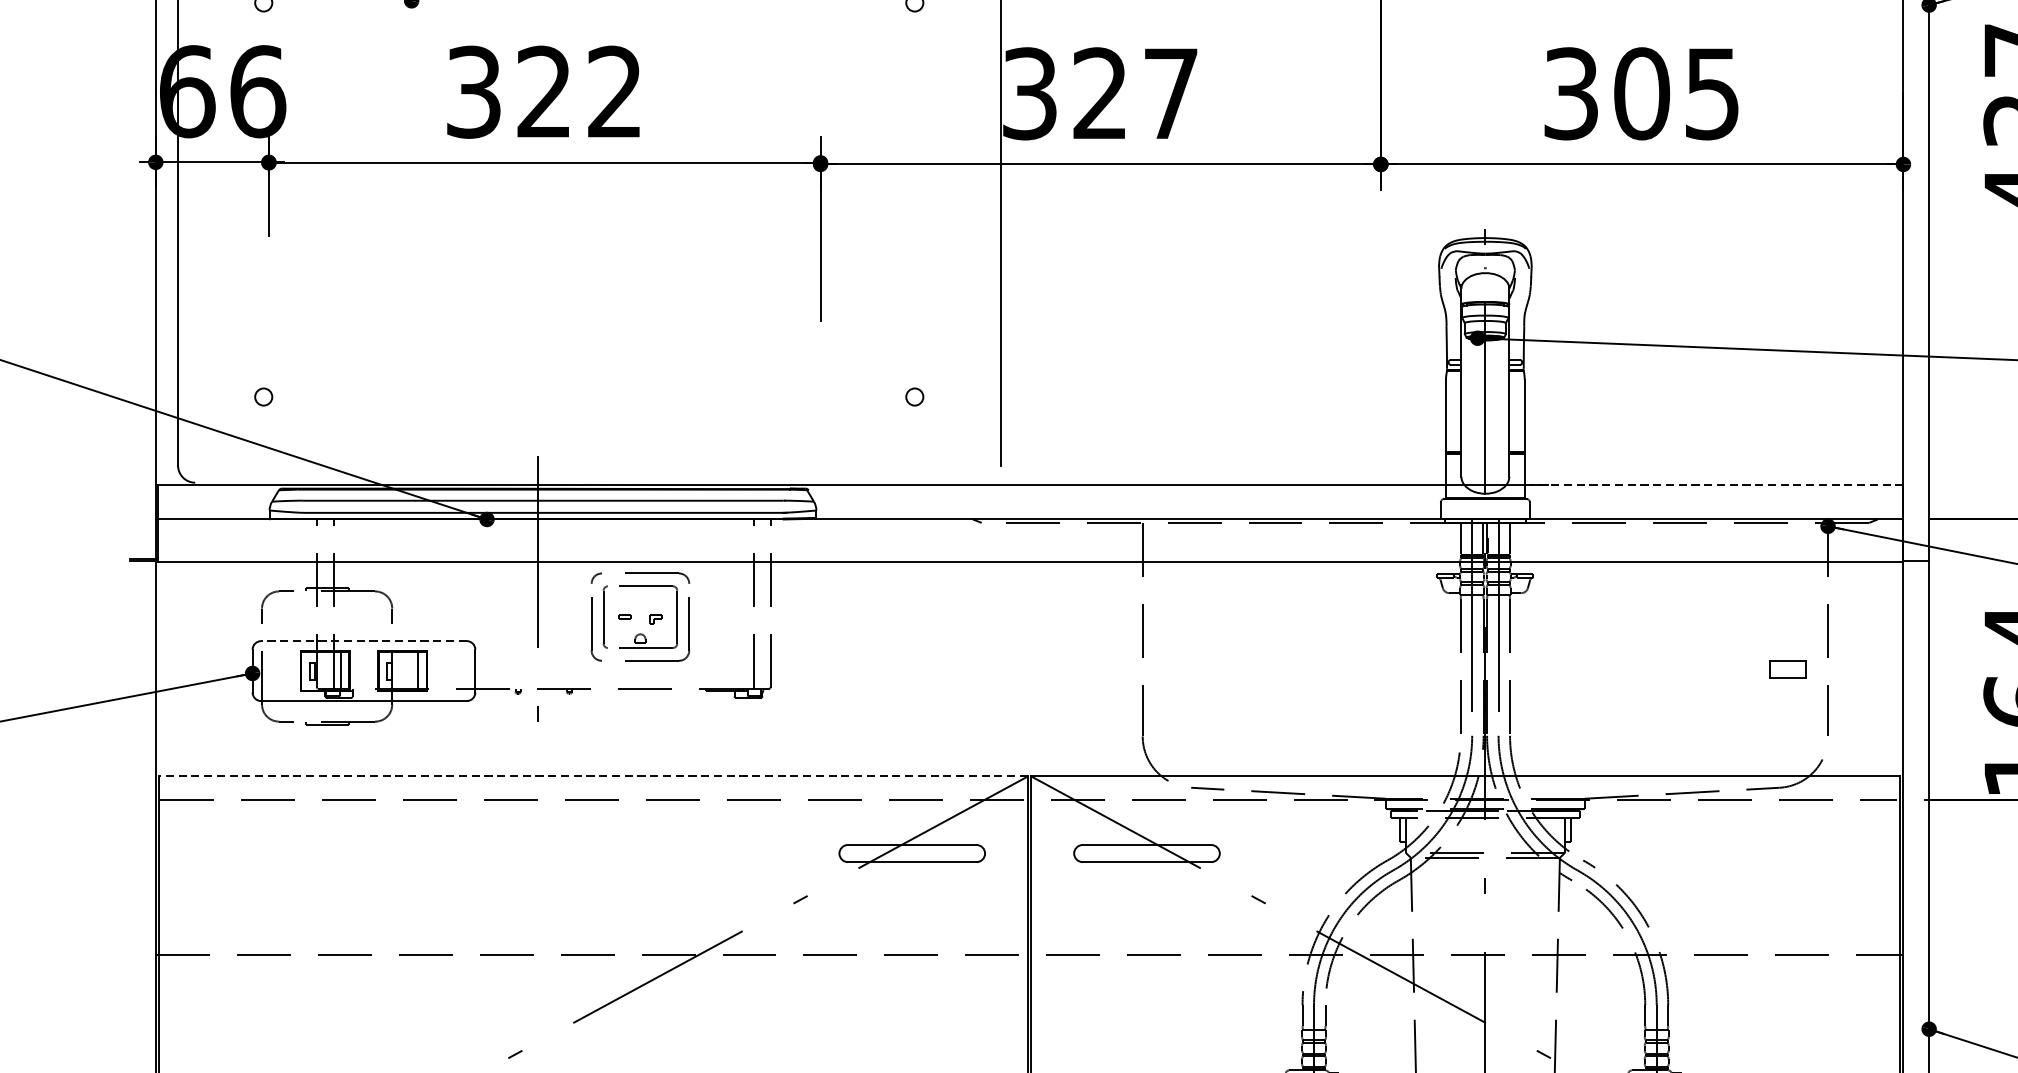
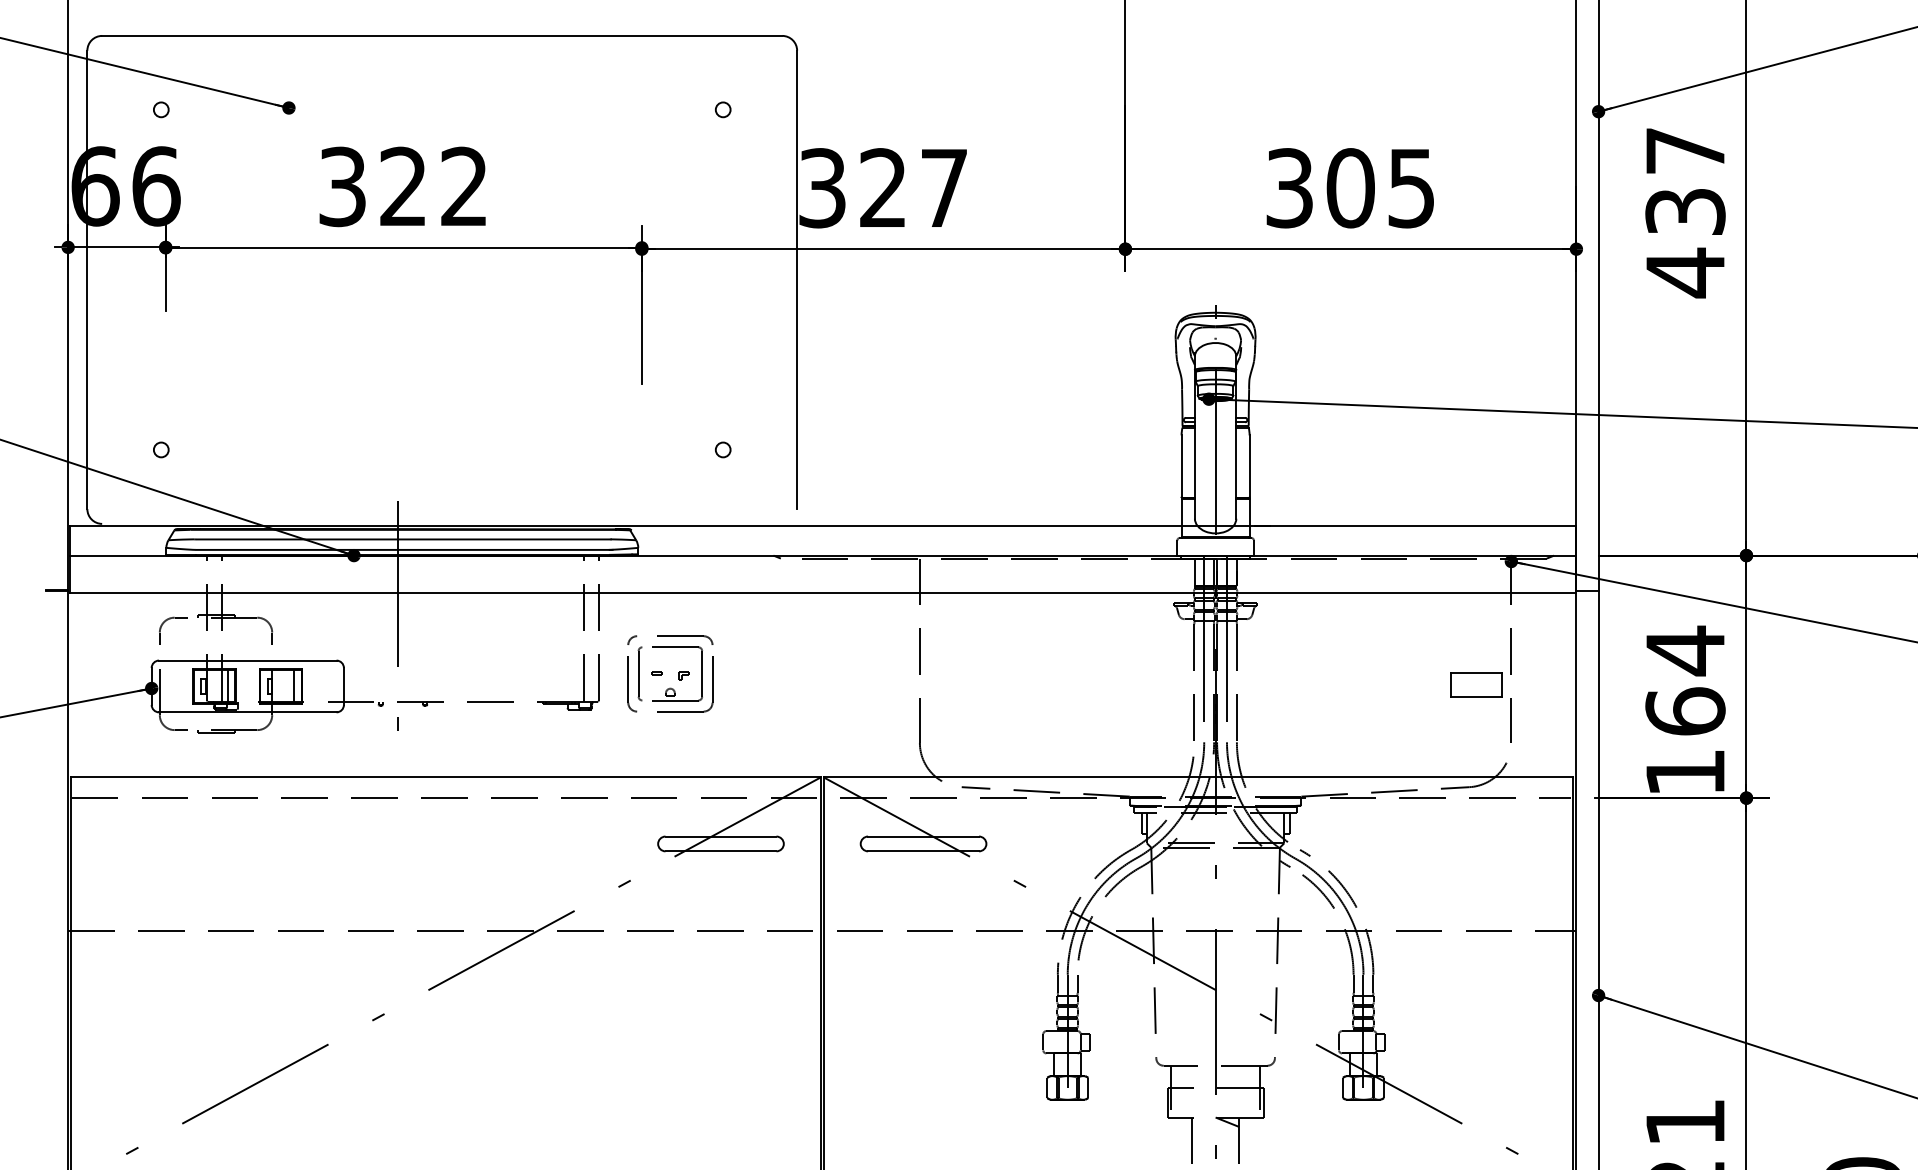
line: (1716, 485) -> (1415, 526), dashed -> solid
part: (631, 616) -> (662, 673), moved
line: (363, 641) -> (247, 660), dashed -> solid
part: (1787, 668) -> (1476, 684), size x1.67
line: (593, 776) -> (445, 777), dashed -> solid

